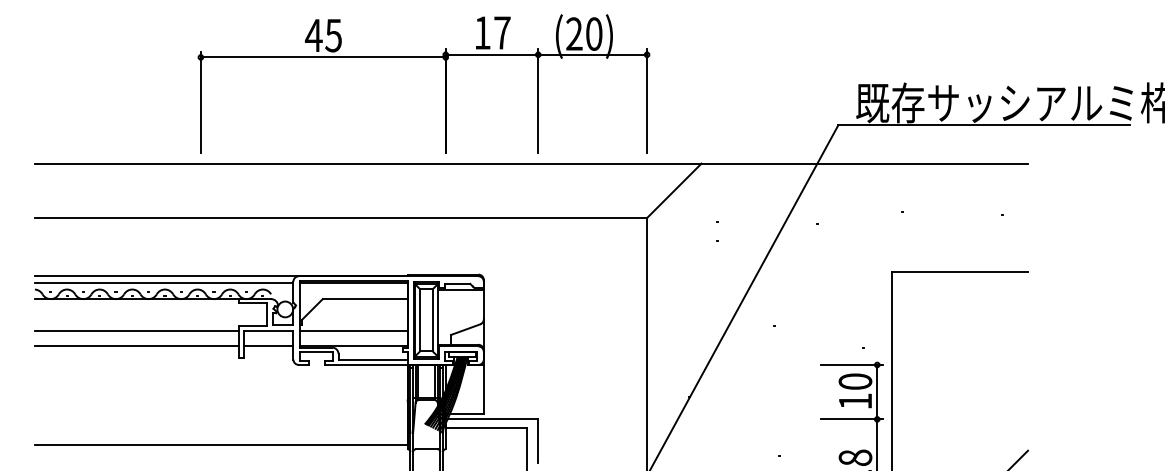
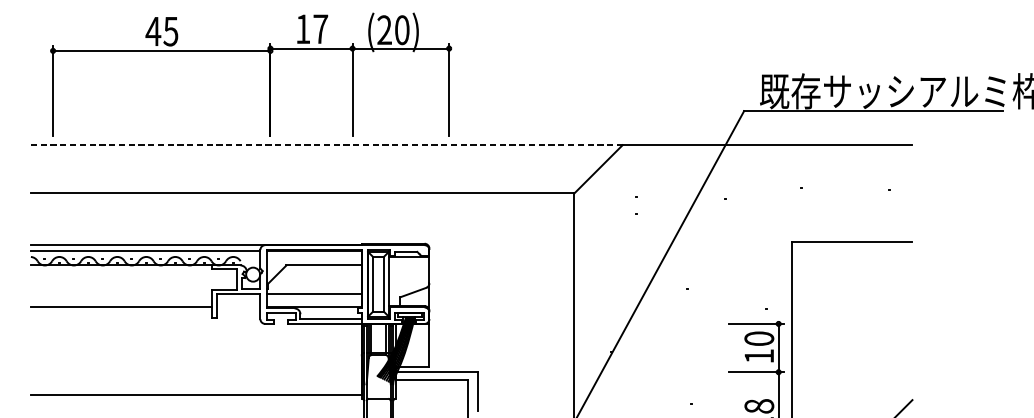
part: (445, 83) -> (270, 74), moved
line: (368, 163) -> (327, 145), solid -> dashed
line: (136, 331) -> (121, 294), removed
line: (268, 345) -> (238, 306), removed

